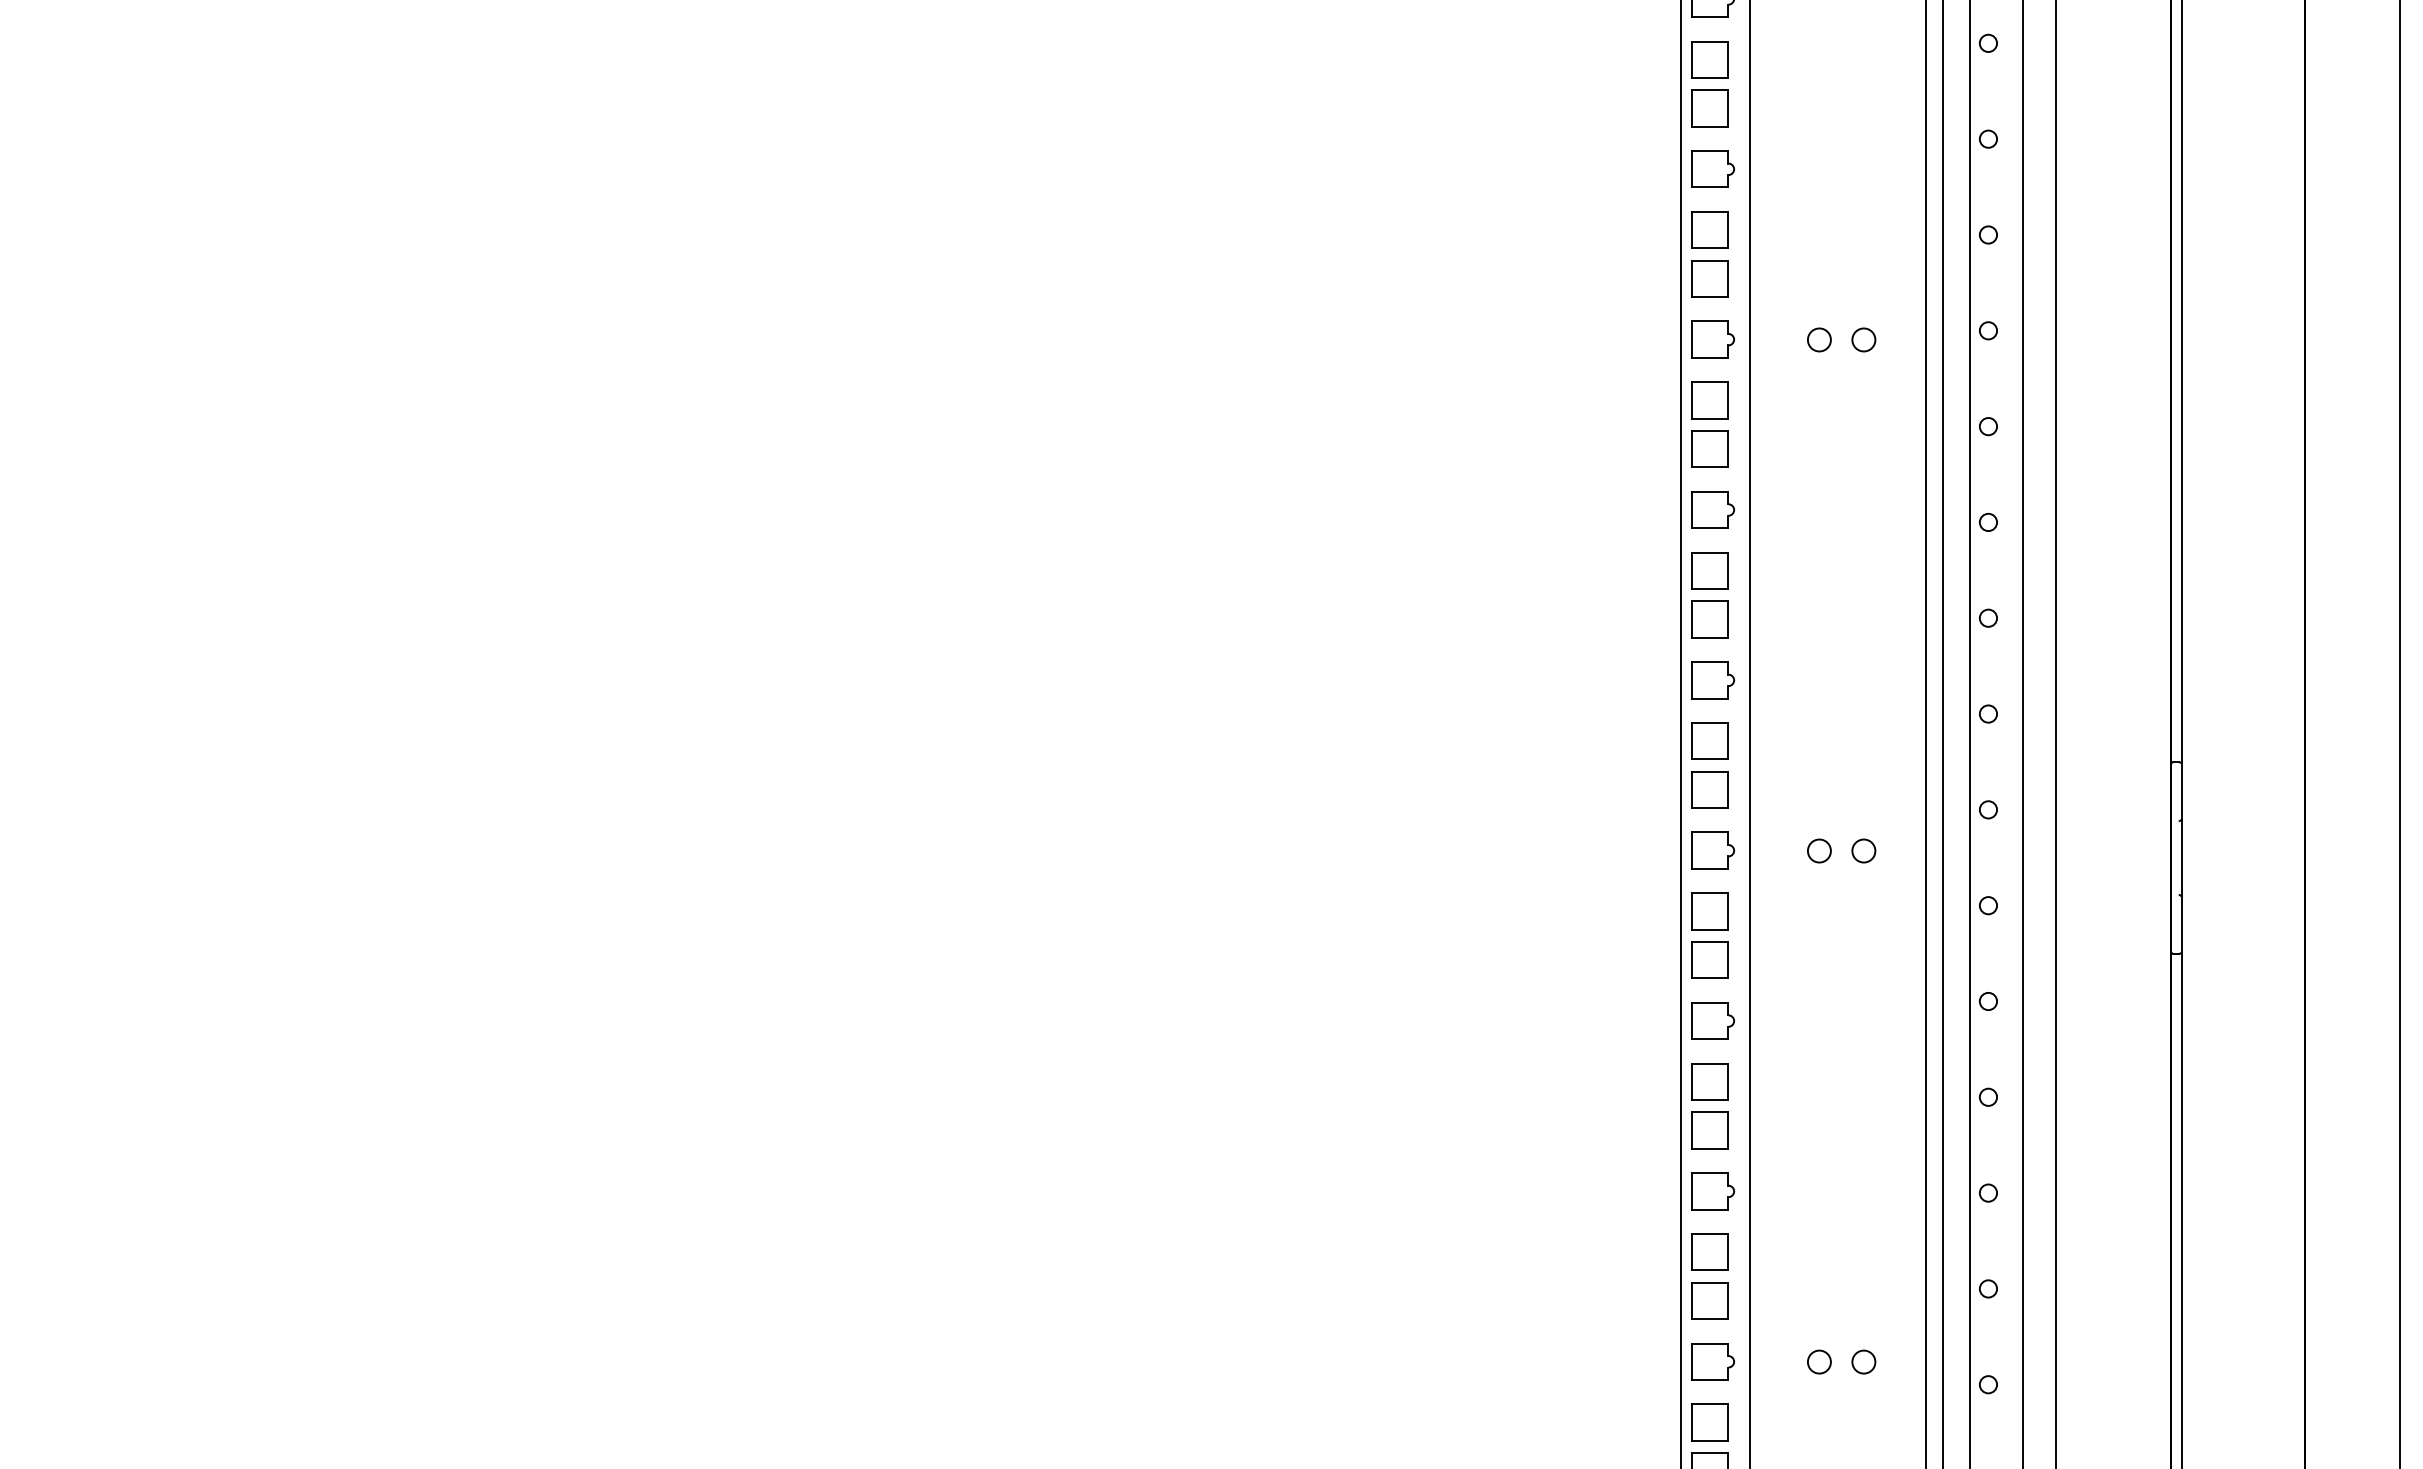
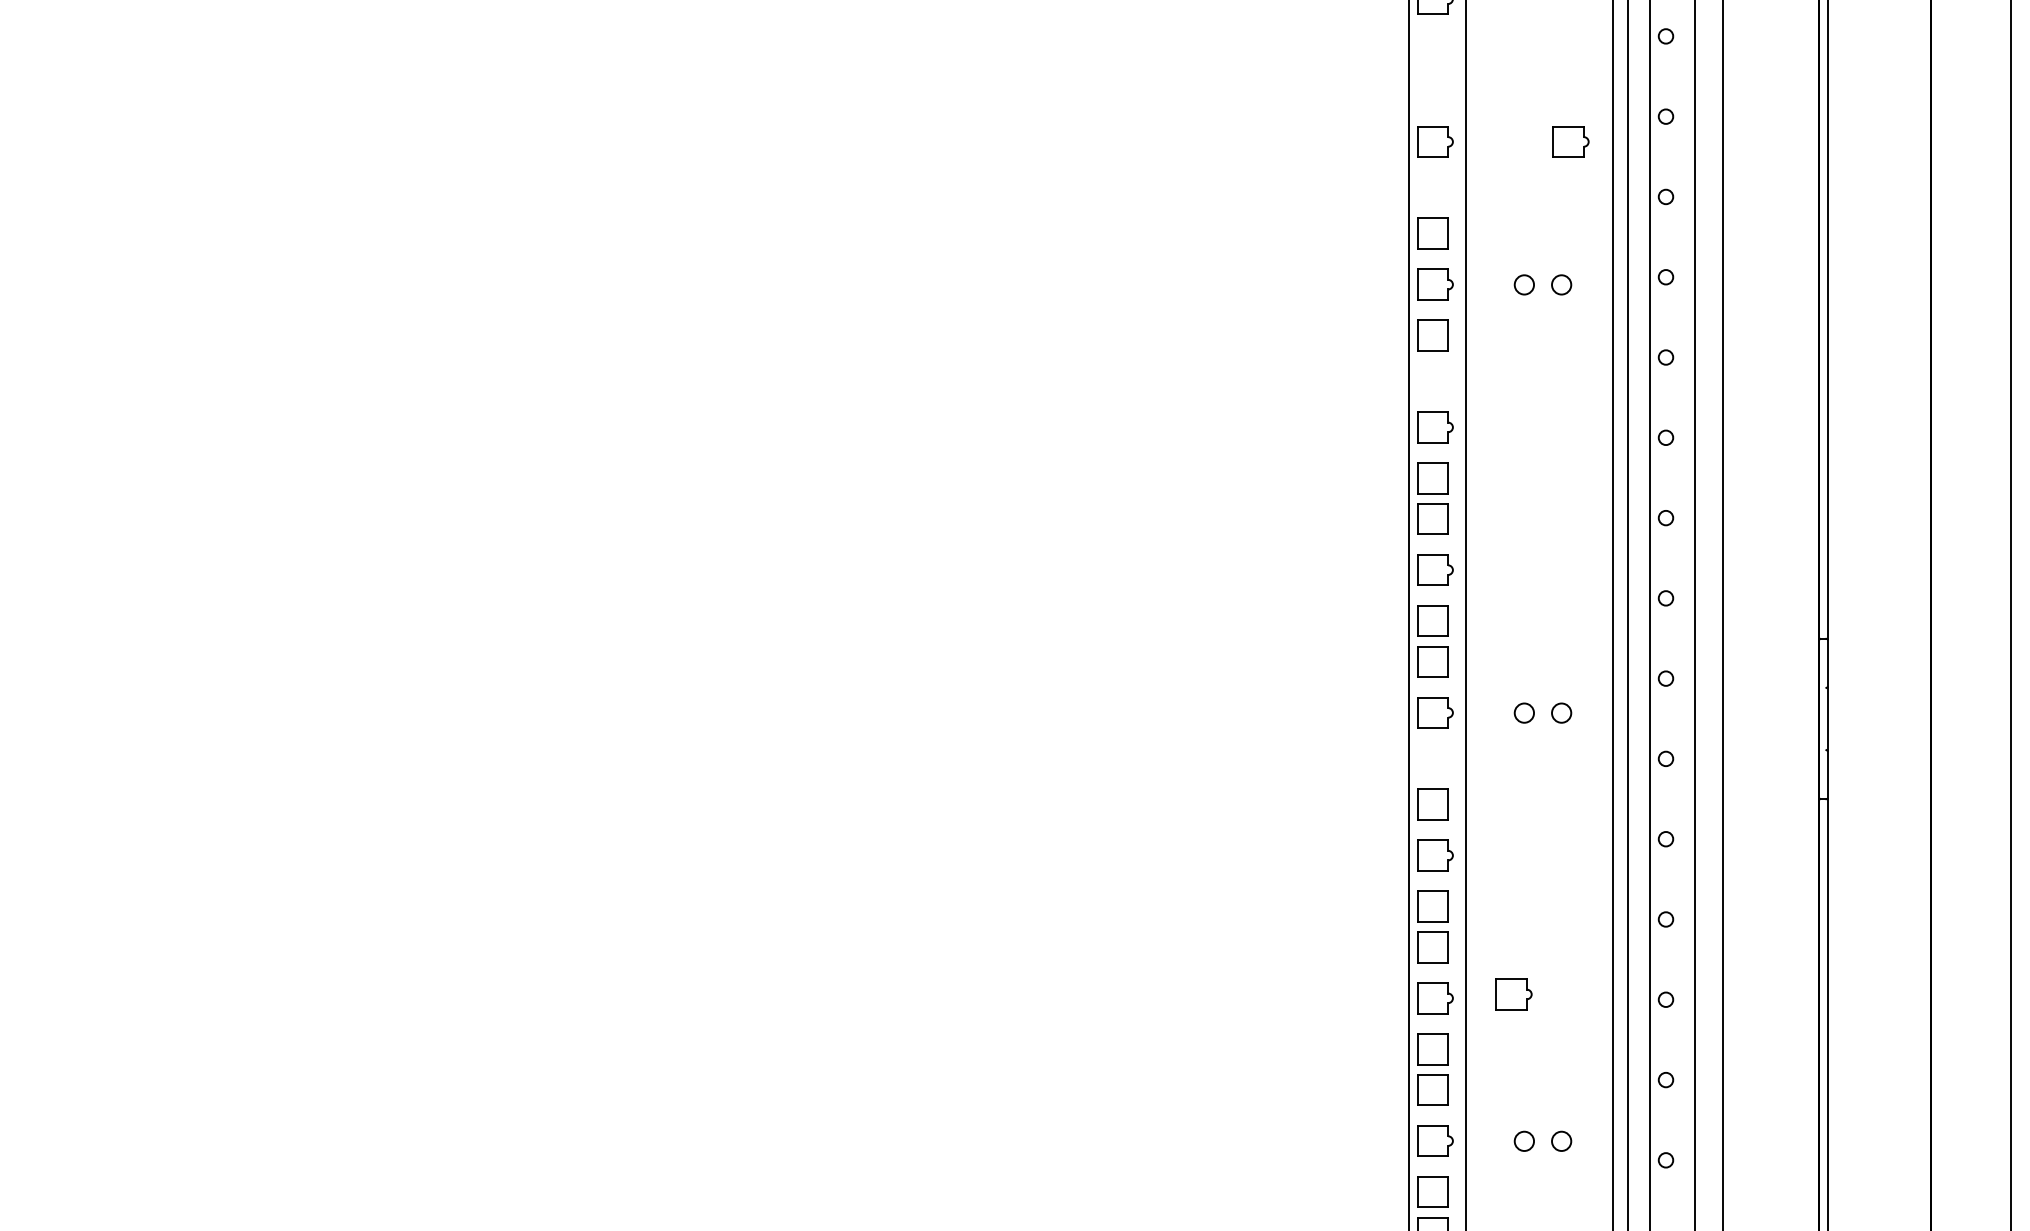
part: (1709, 59) -> (1432, 49), removed
part: (1709, 108) -> (1432, 90), removed
part: (1874, 168) -> (1570, 141), added
part: (1709, 229) -> (1432, 192), removed
part: (1709, 448) -> (1432, 375), removed
part: (1709, 911) -> (1432, 763), removed
part: (1806, 1186) -> (1513, 994), added

